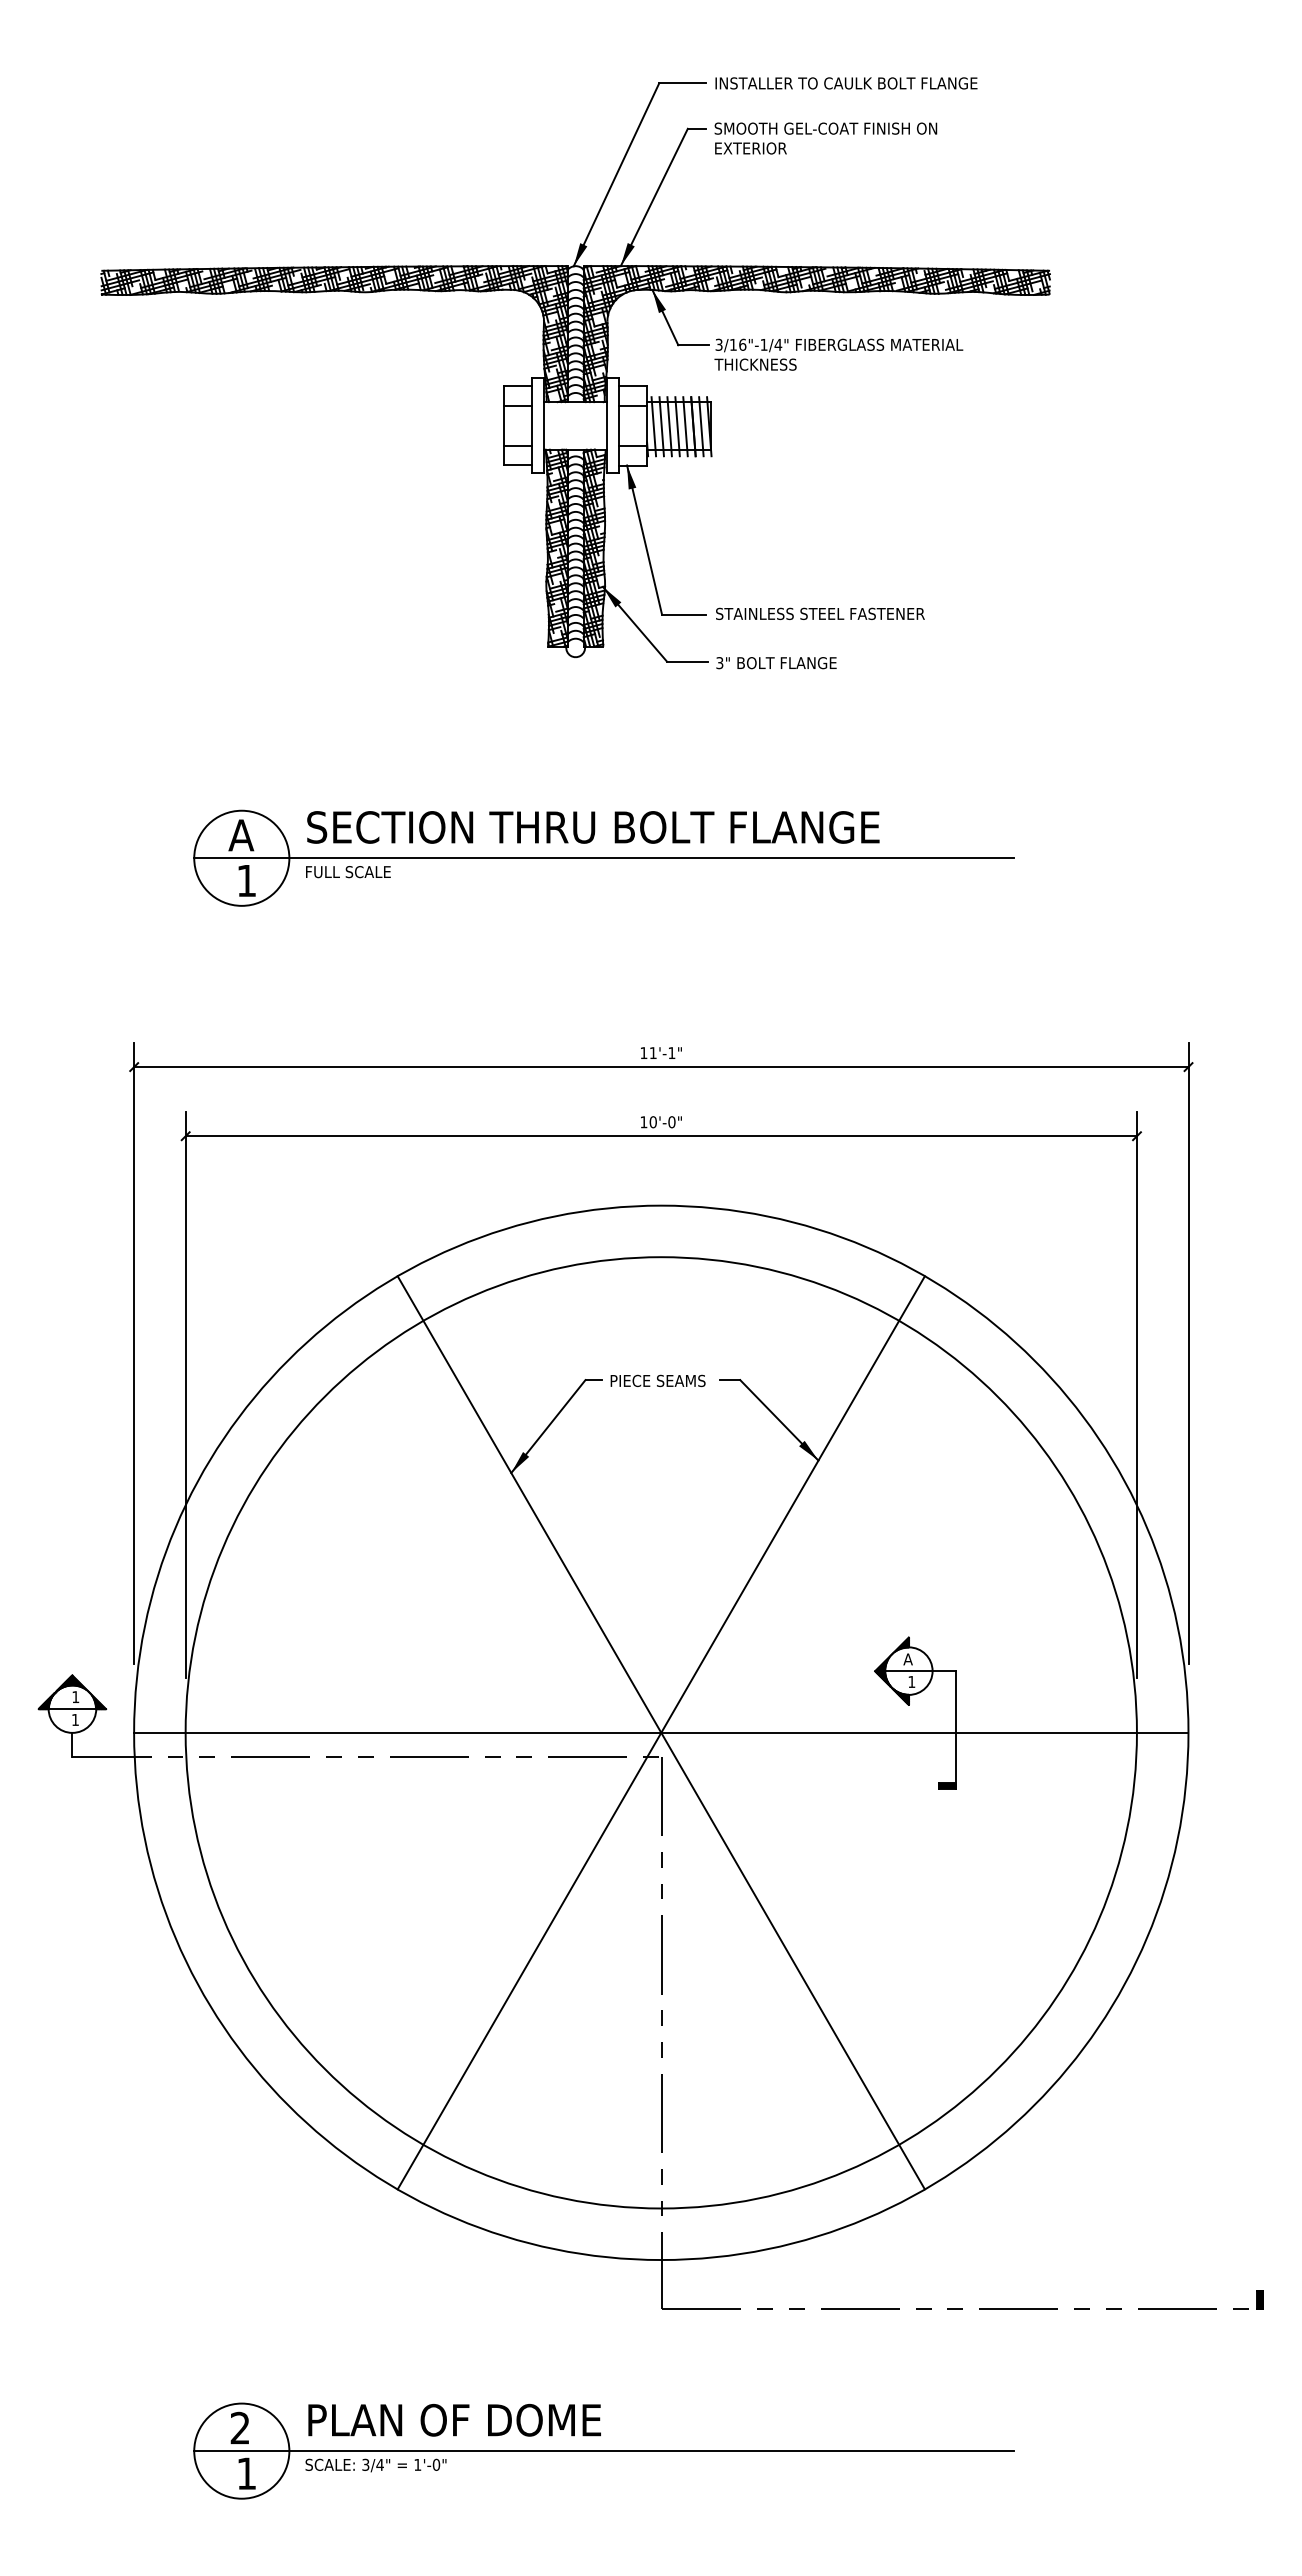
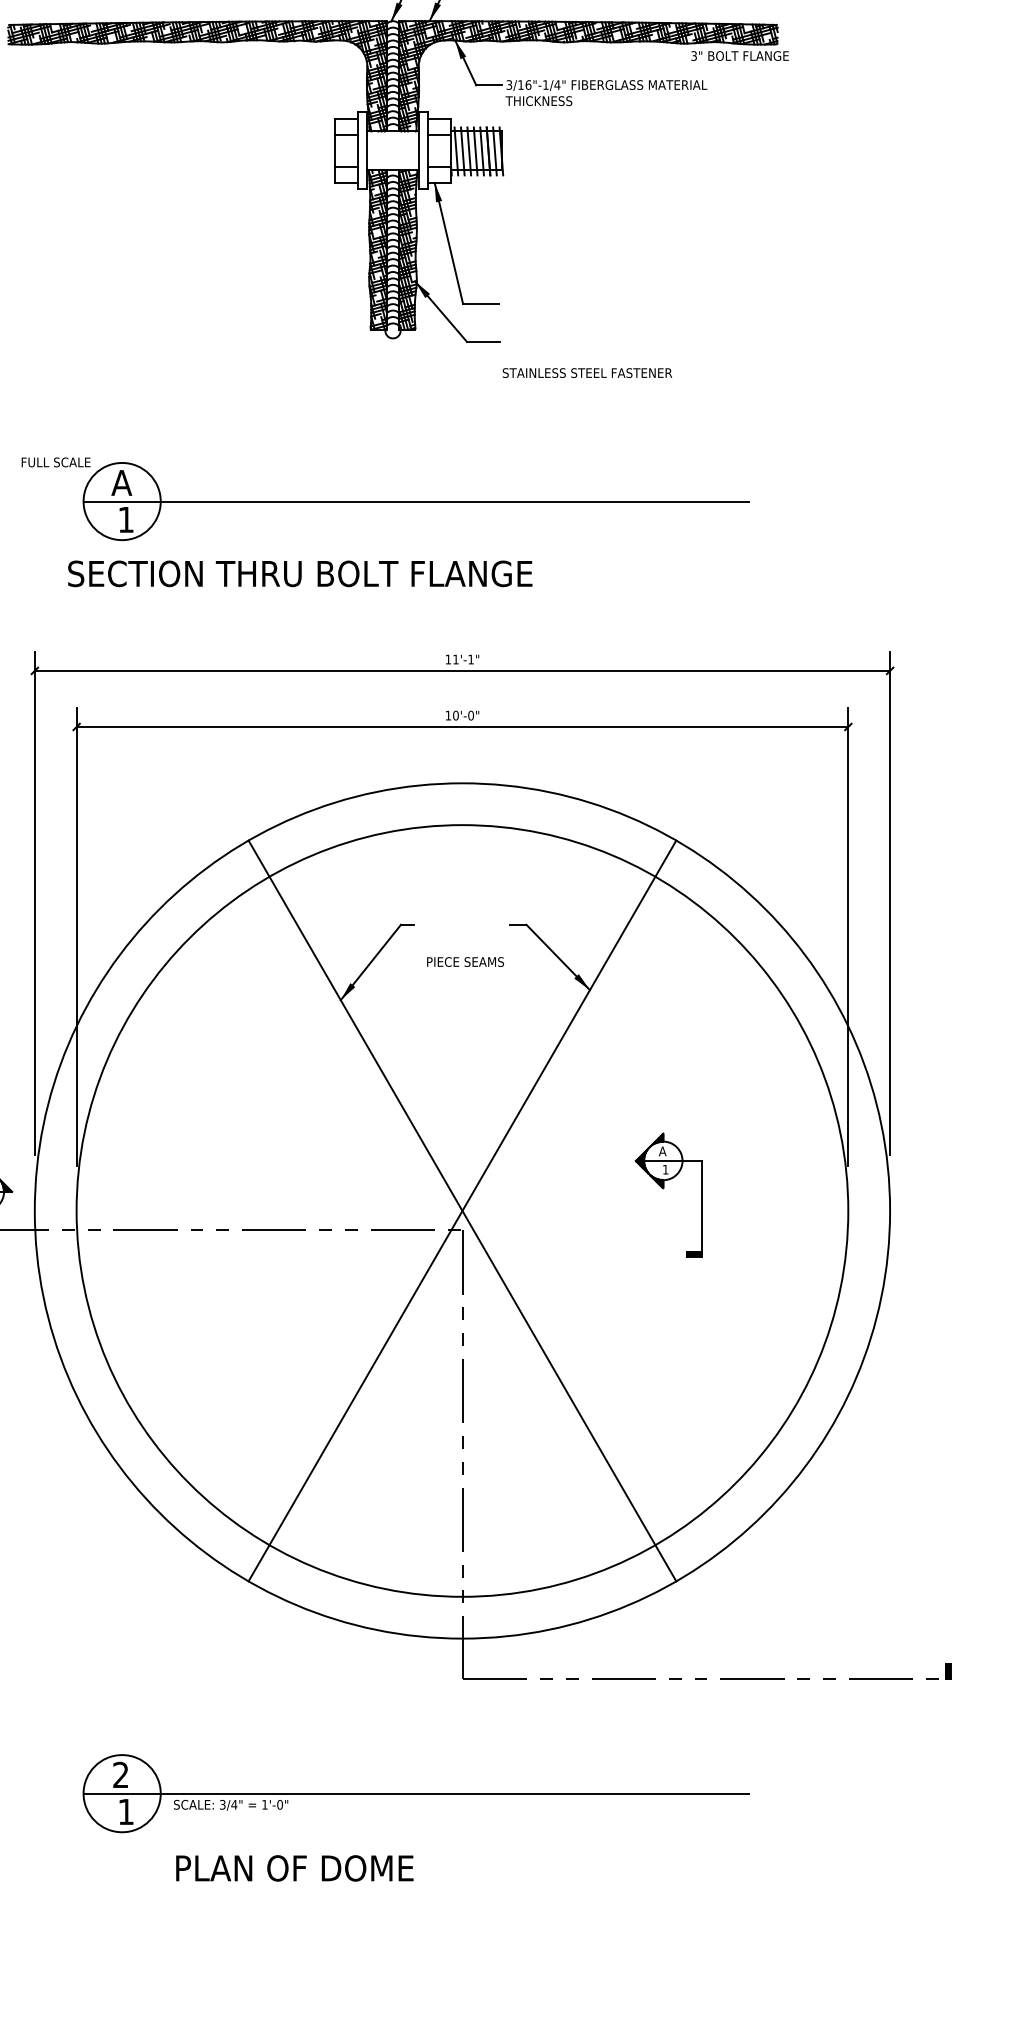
text: (820, 613) -> (587, 372), moved
text: (776, 663) -> (740, 56), moved
text: (593, 827) -> (300, 573), moved
text: (348, 872) -> (56, 462), moved
text: (657, 1380) -> (465, 961), moved
line: (661, 1732) -> (462, 1210), removed
text: (454, 2420) -> (294, 1868), moved

